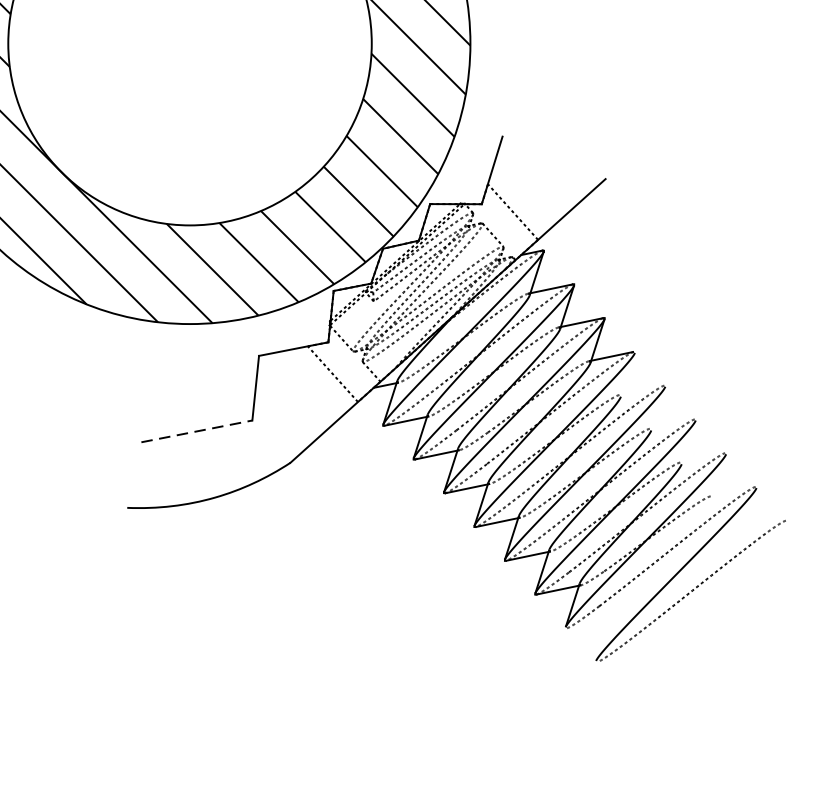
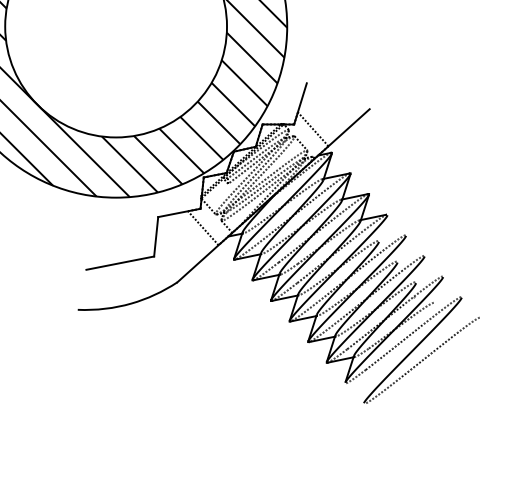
line: (197, 431) -> (120, 263), dashed -> solid

